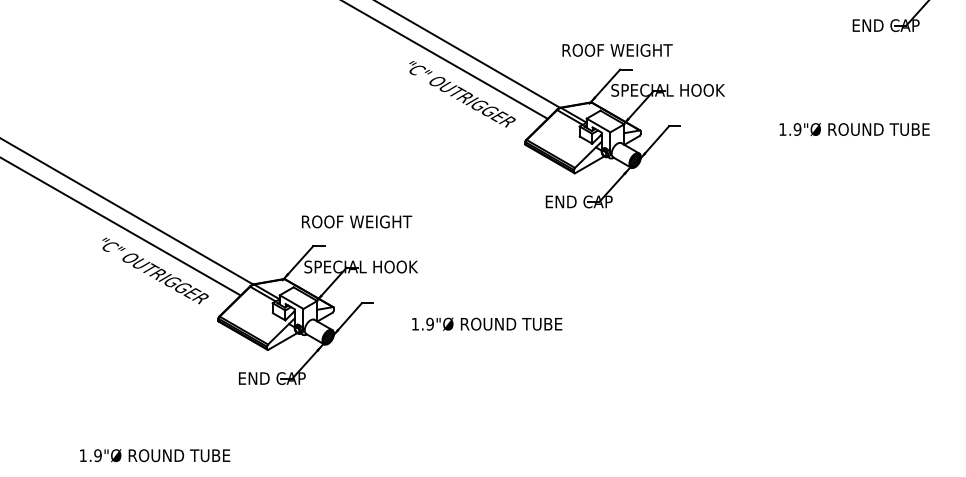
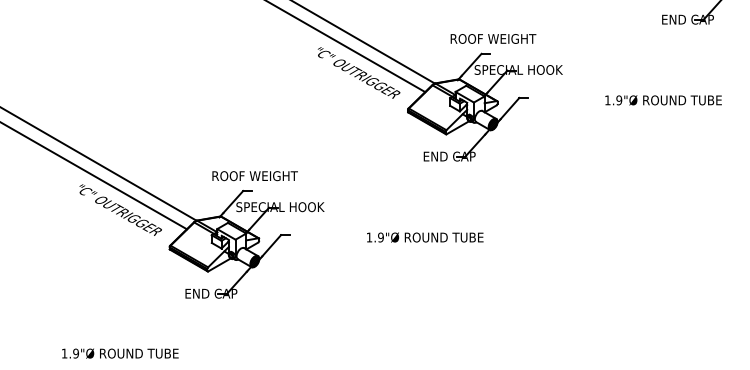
text: (617, 49) -> (493, 38), moved
text: (356, 222) -> (254, 176), moved
text: (487, 324) -> (425, 237), moved

